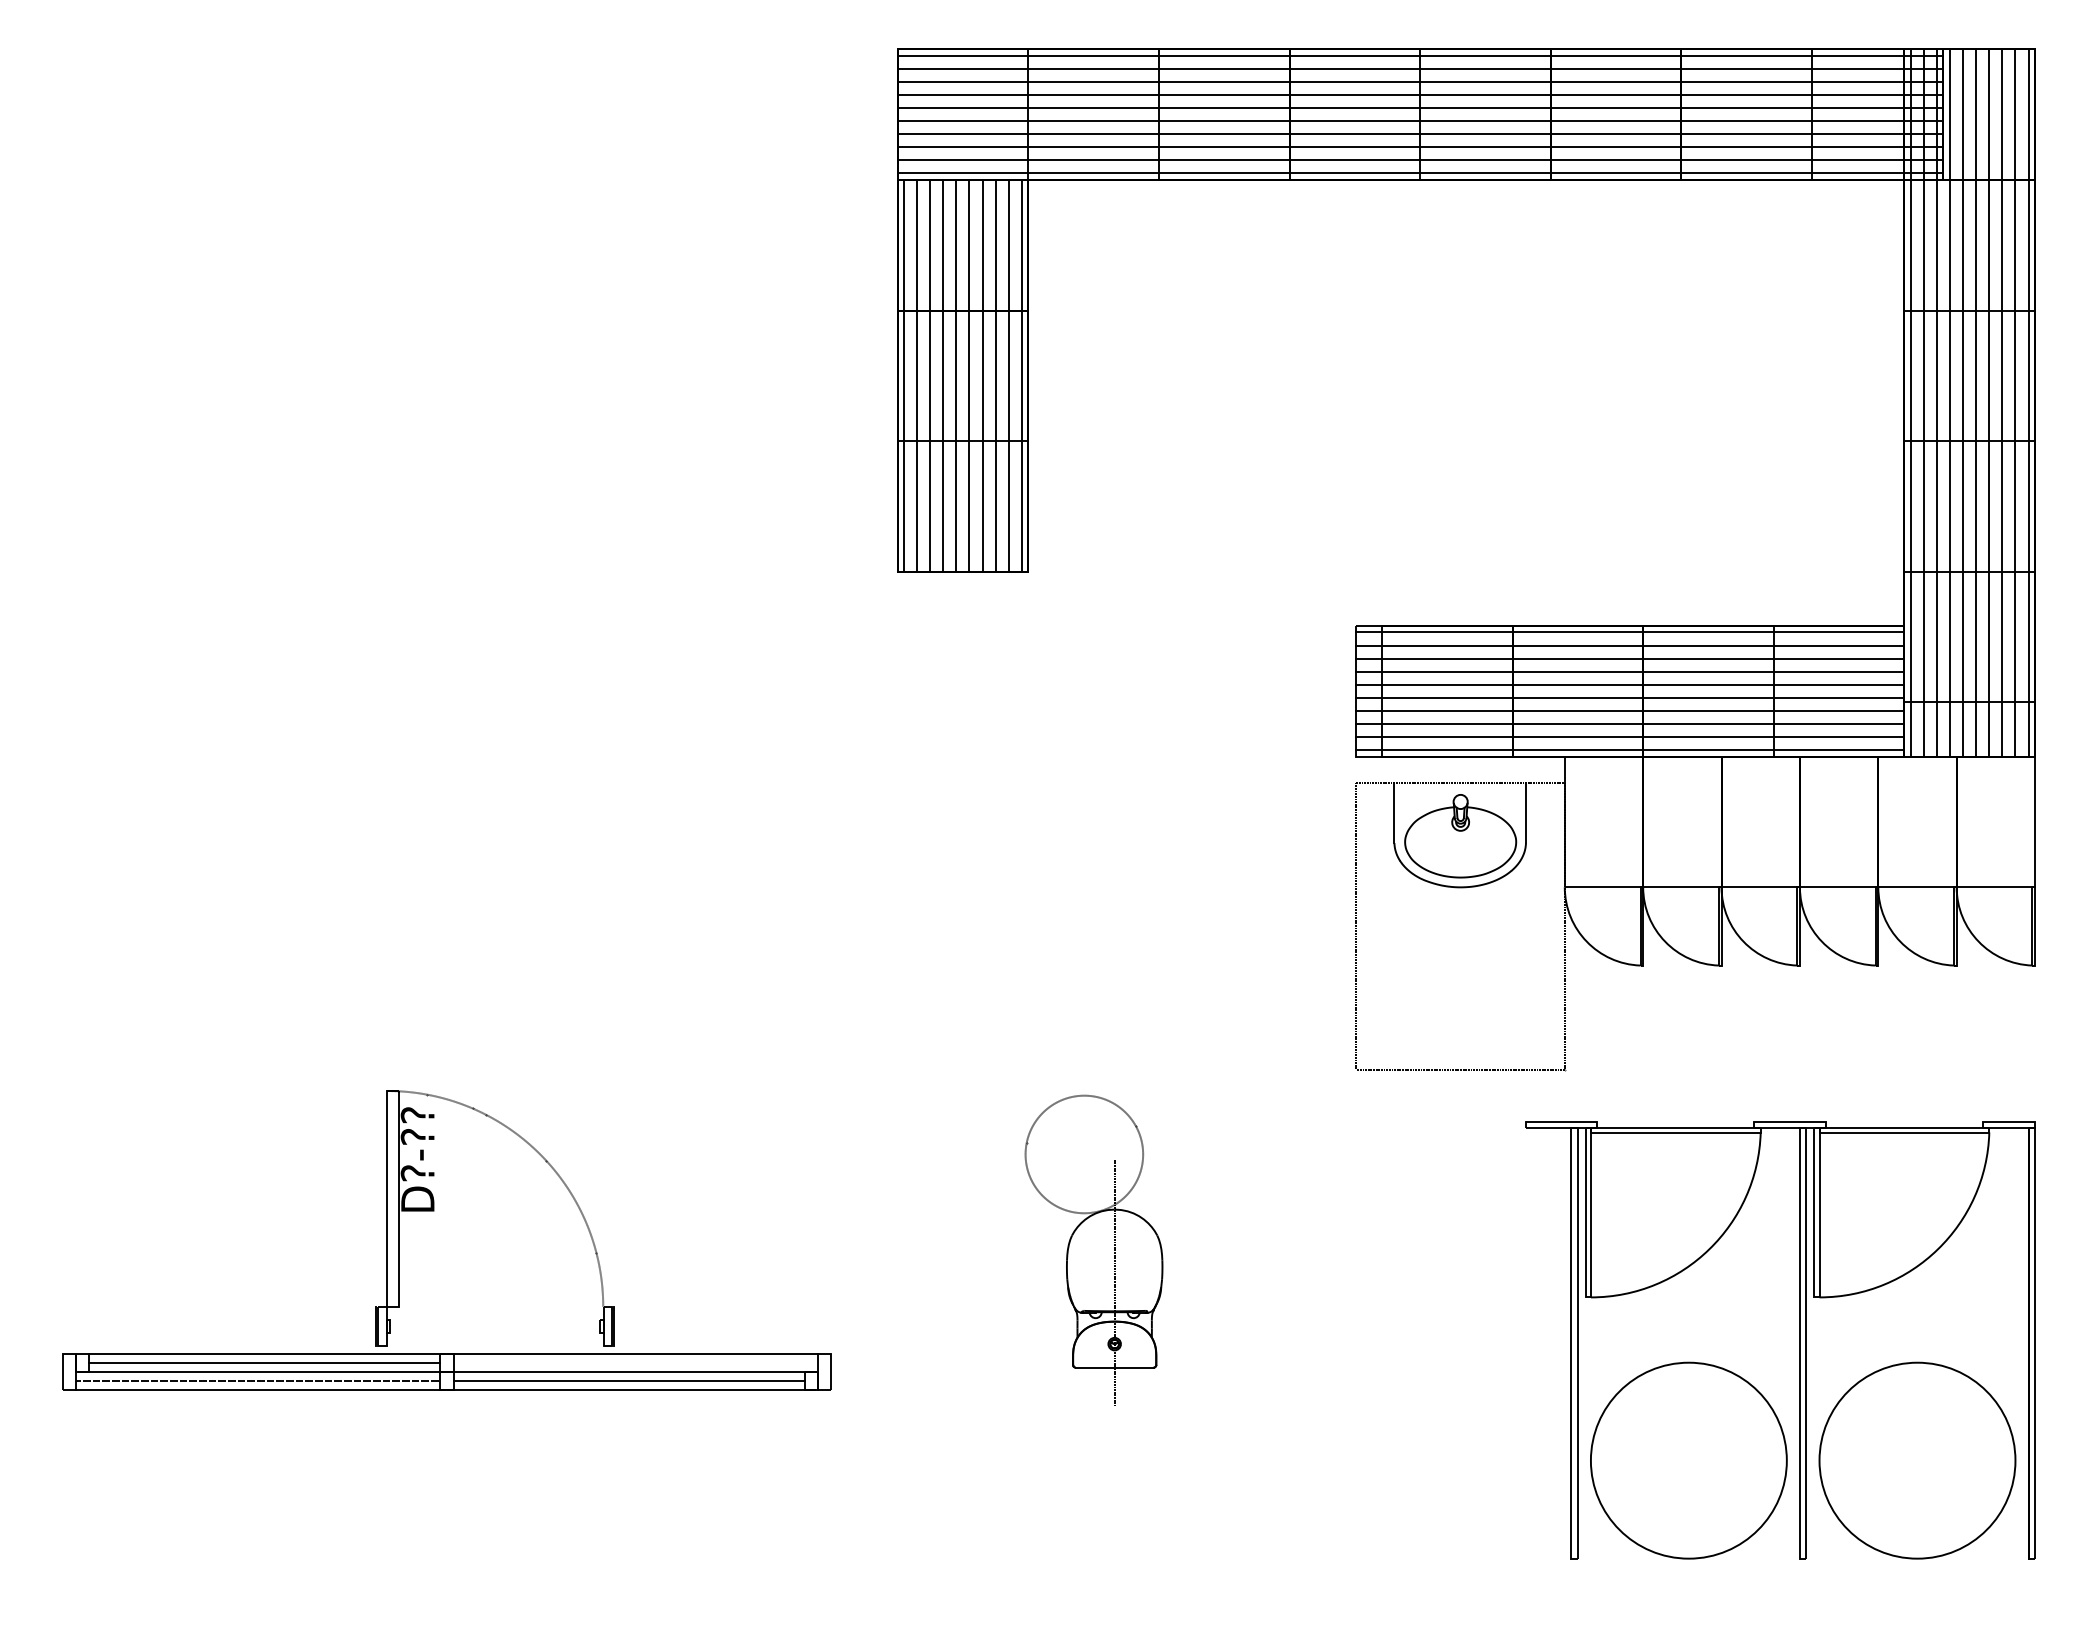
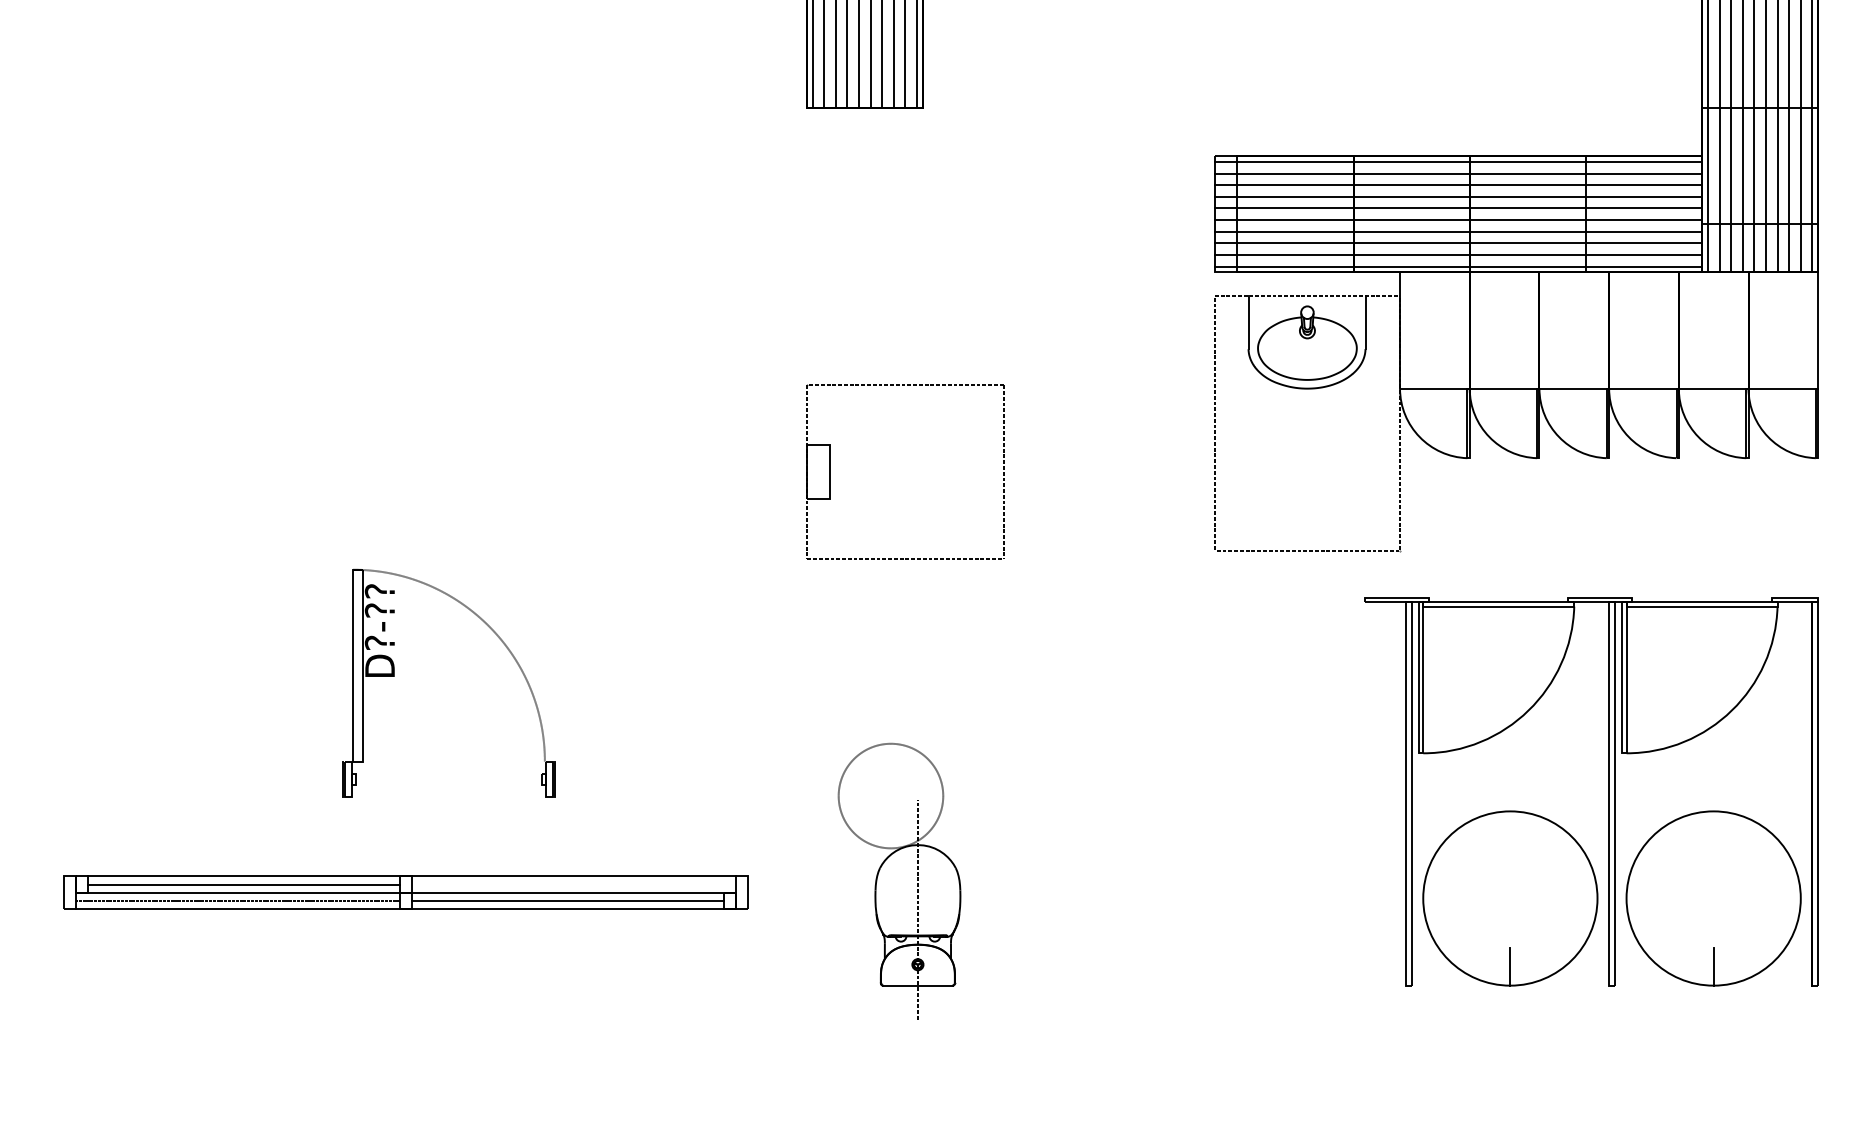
part: (924, 980) -> (830, 471), added
part: (1093, 1249) -> (899, 880), moved
part: (446, 1371) -> (405, 892), moved
line: (1688, 1537) -> (1510, 966), added
line: (1917, 1537) -> (1713, 966), added

